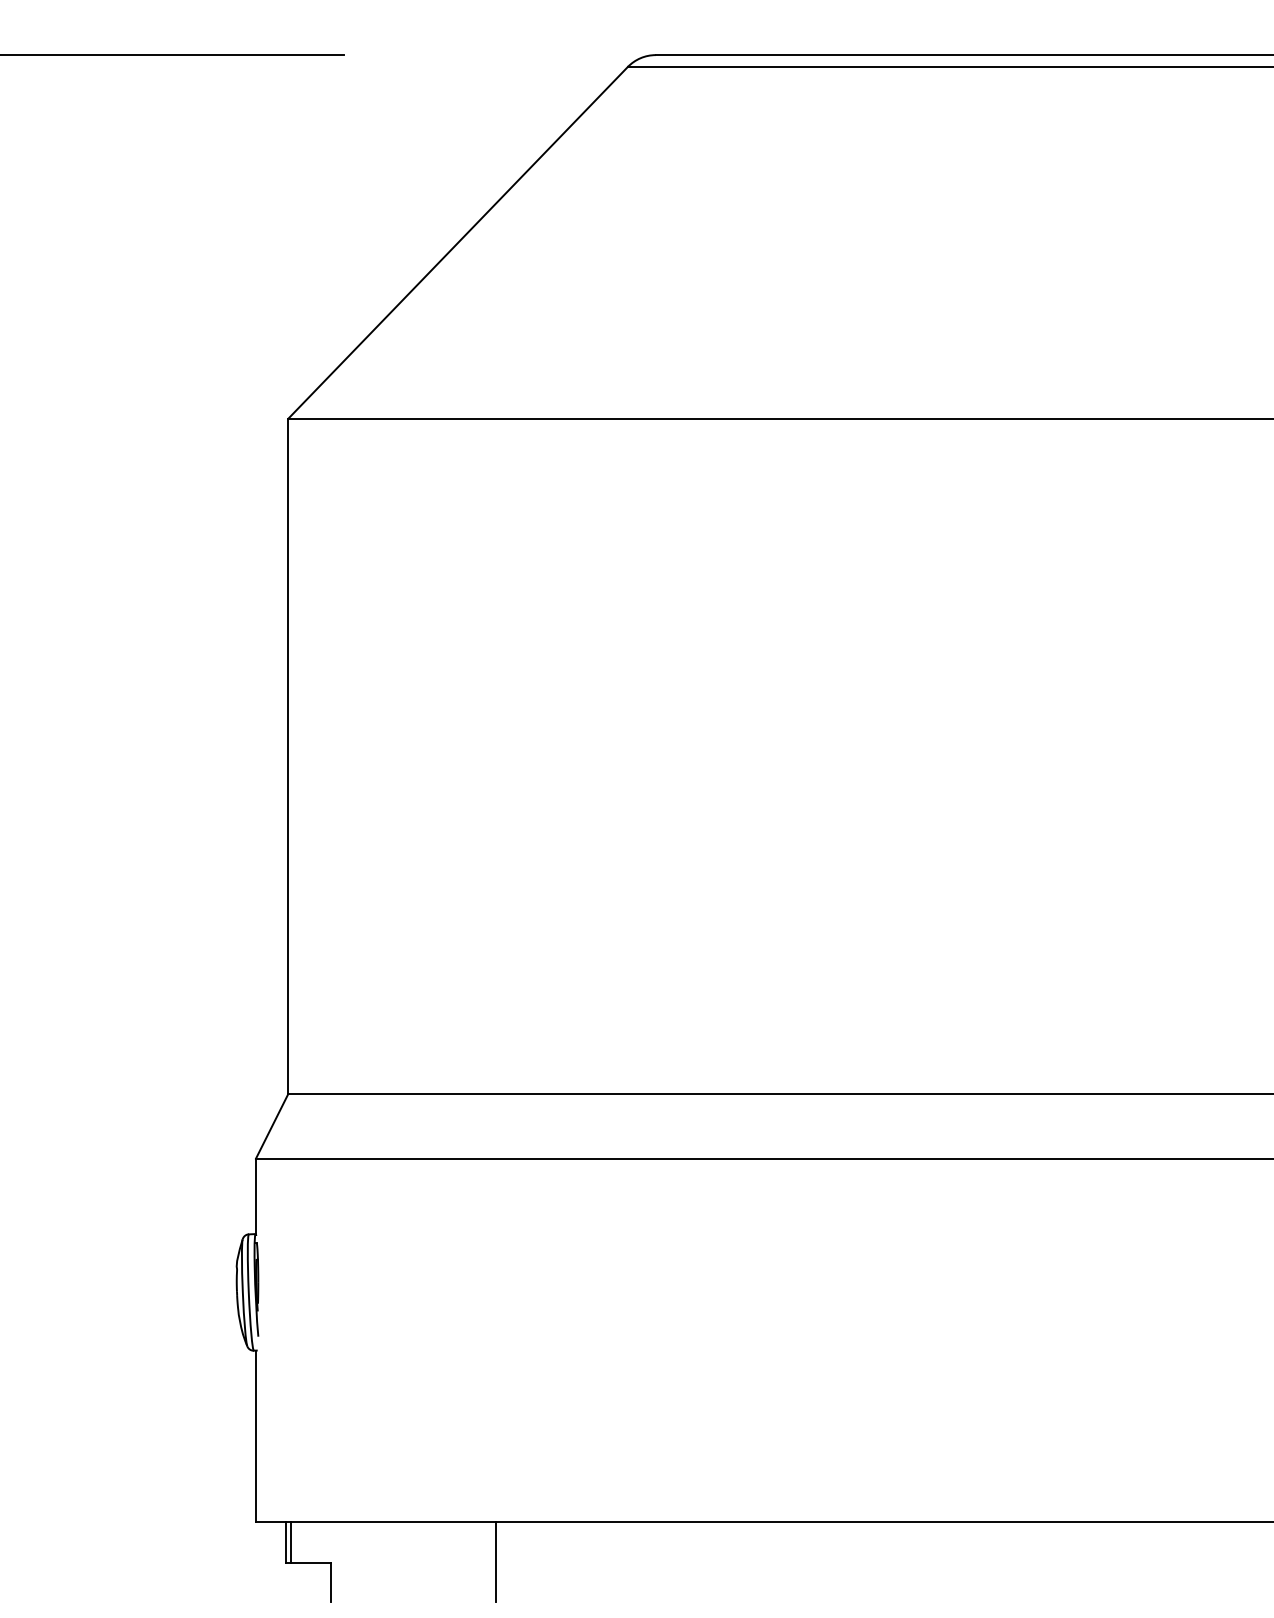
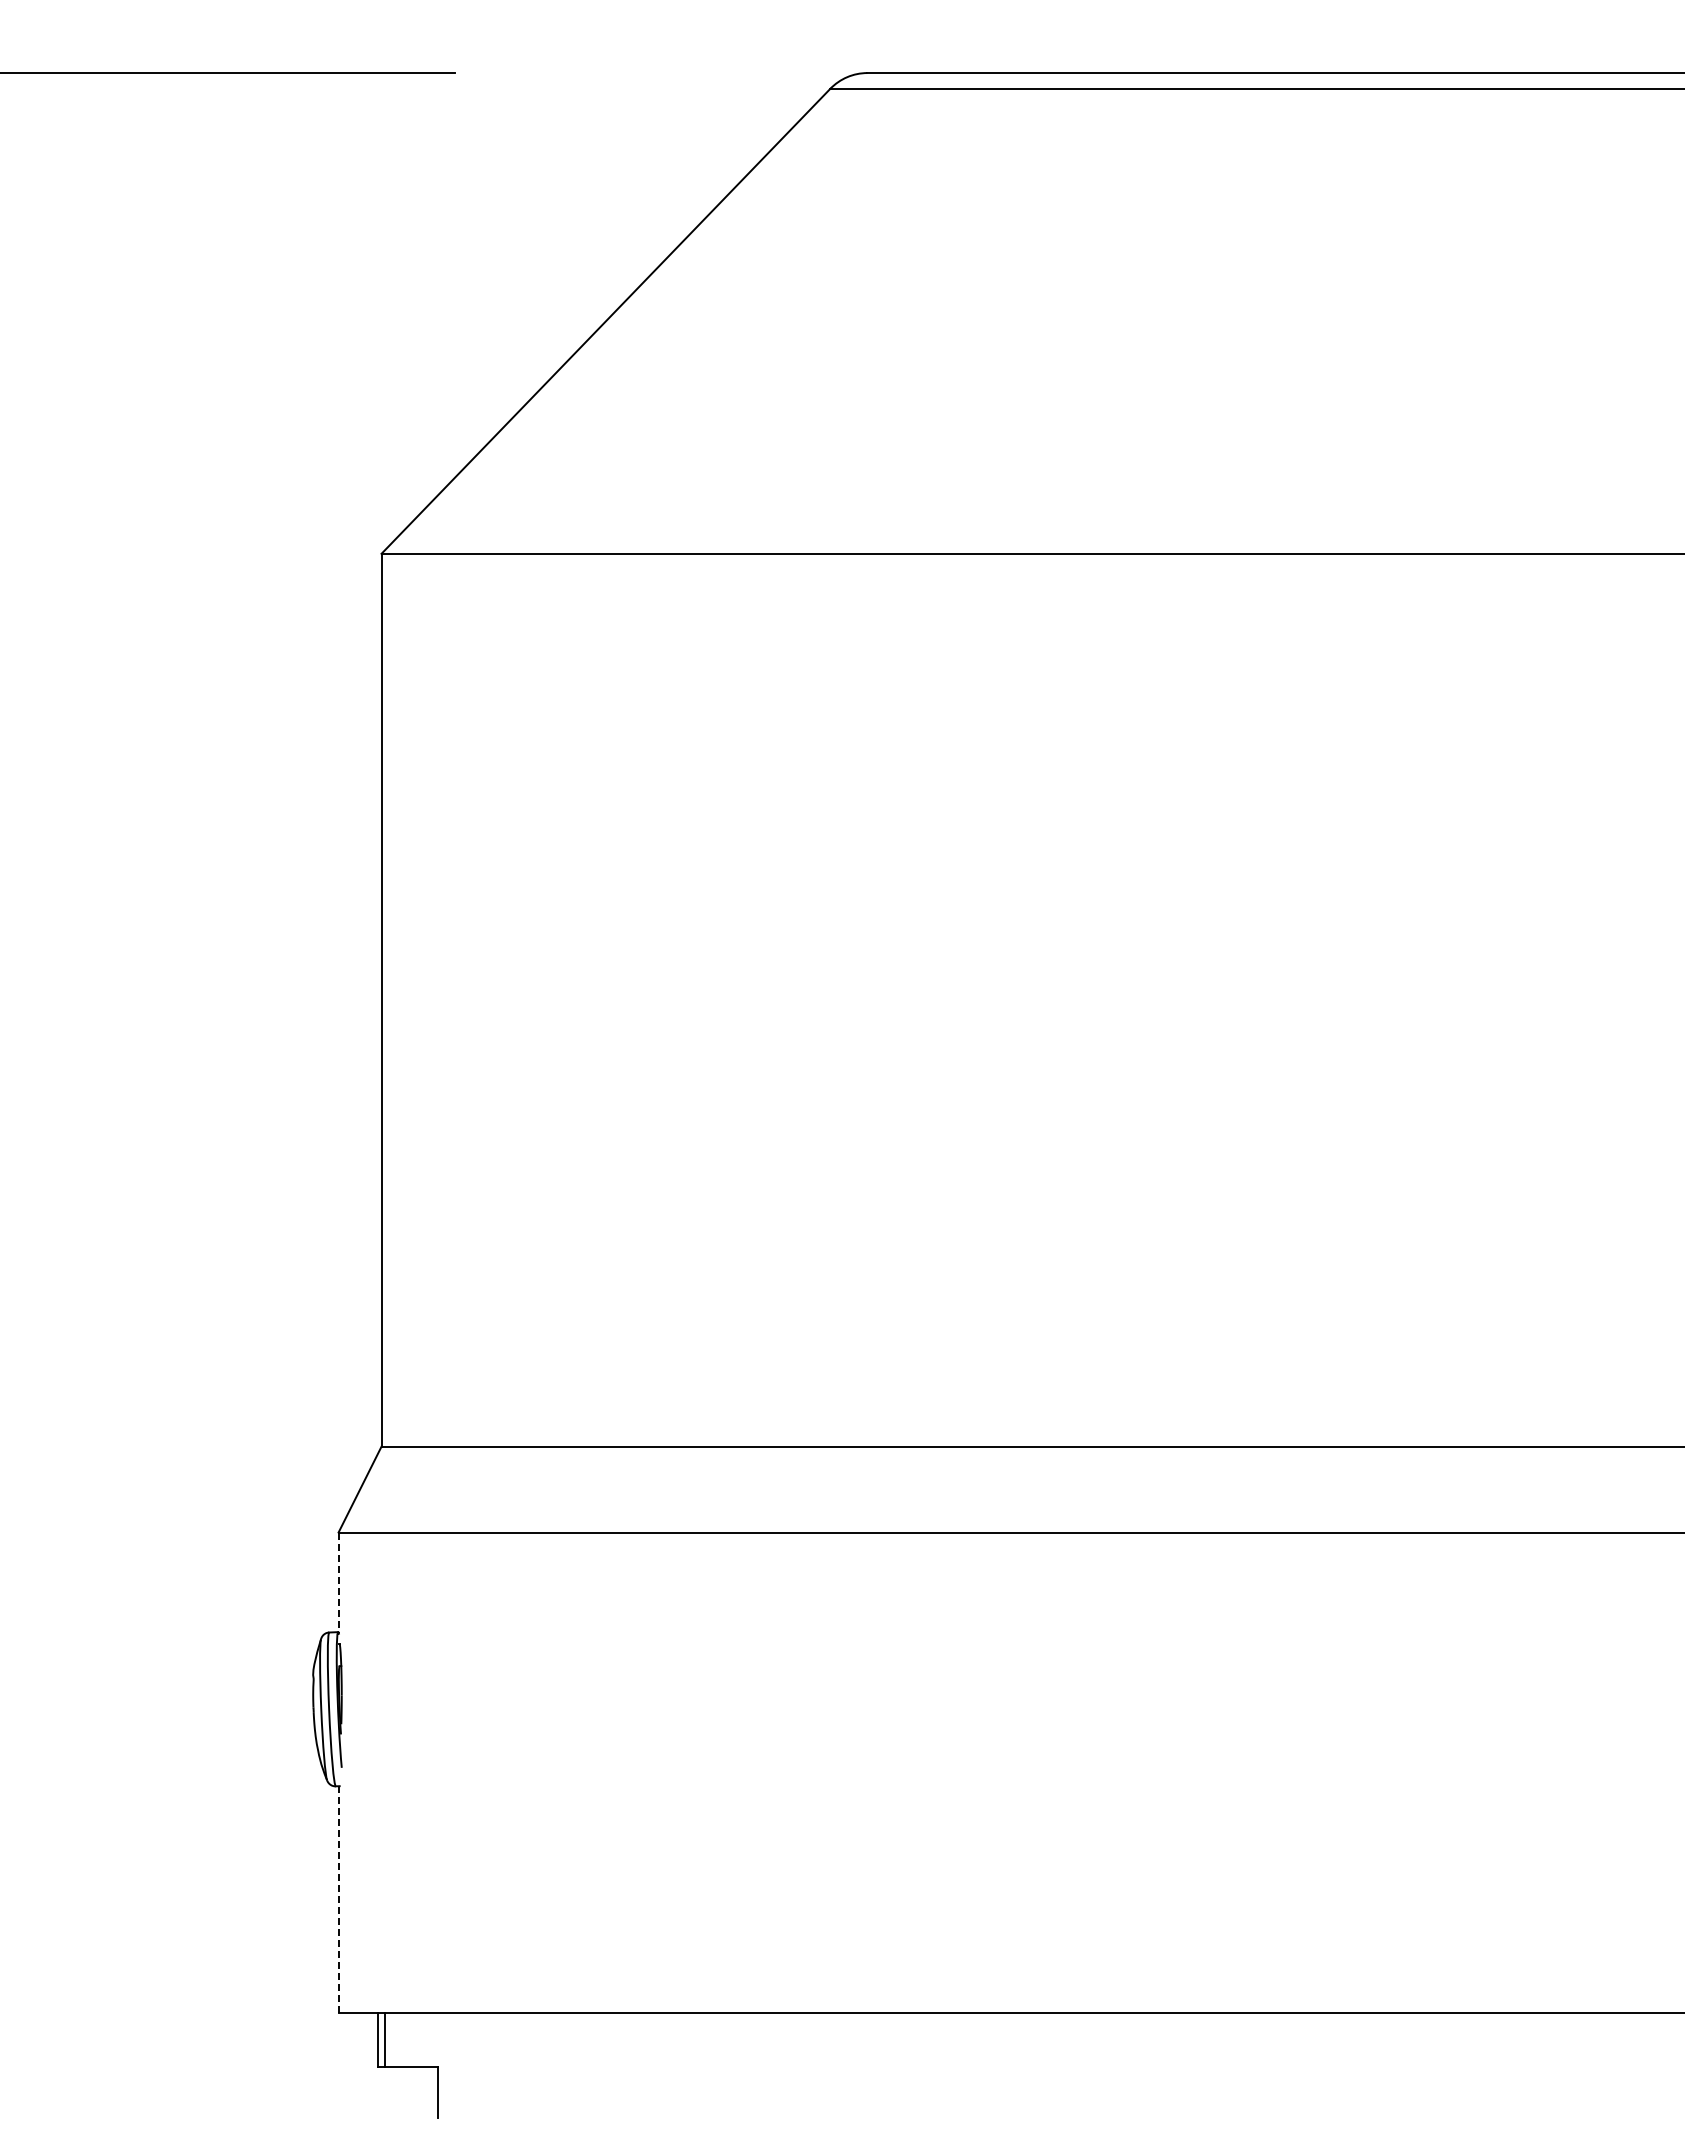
line: (255, 1197) -> (338, 1583), solid -> dashed
line: (255, 1436) -> (338, 1899), solid -> dashed
line: (496, 1561) -> (656, 2065), removed

